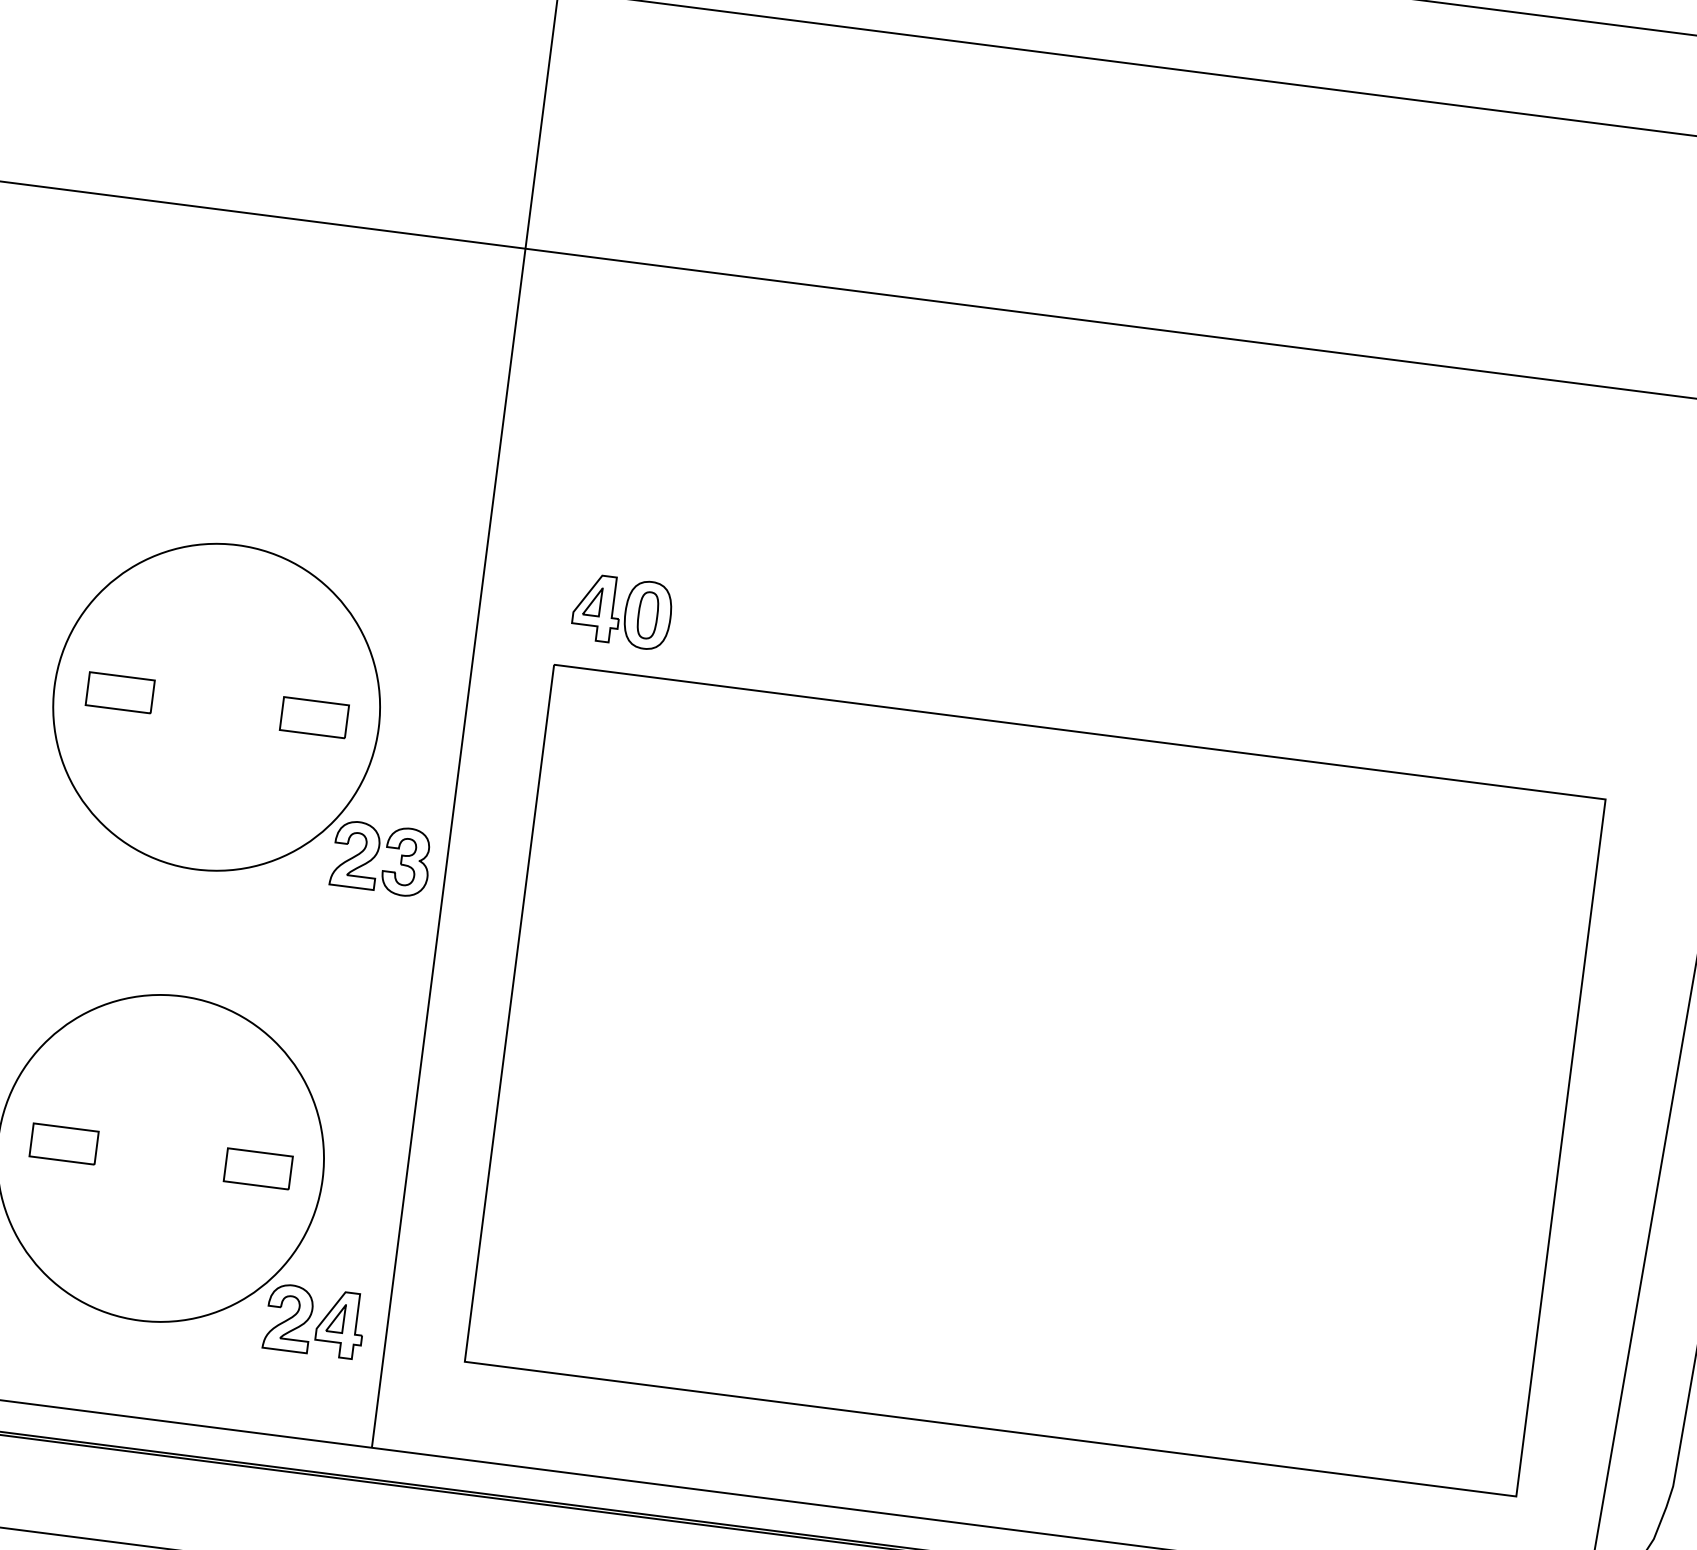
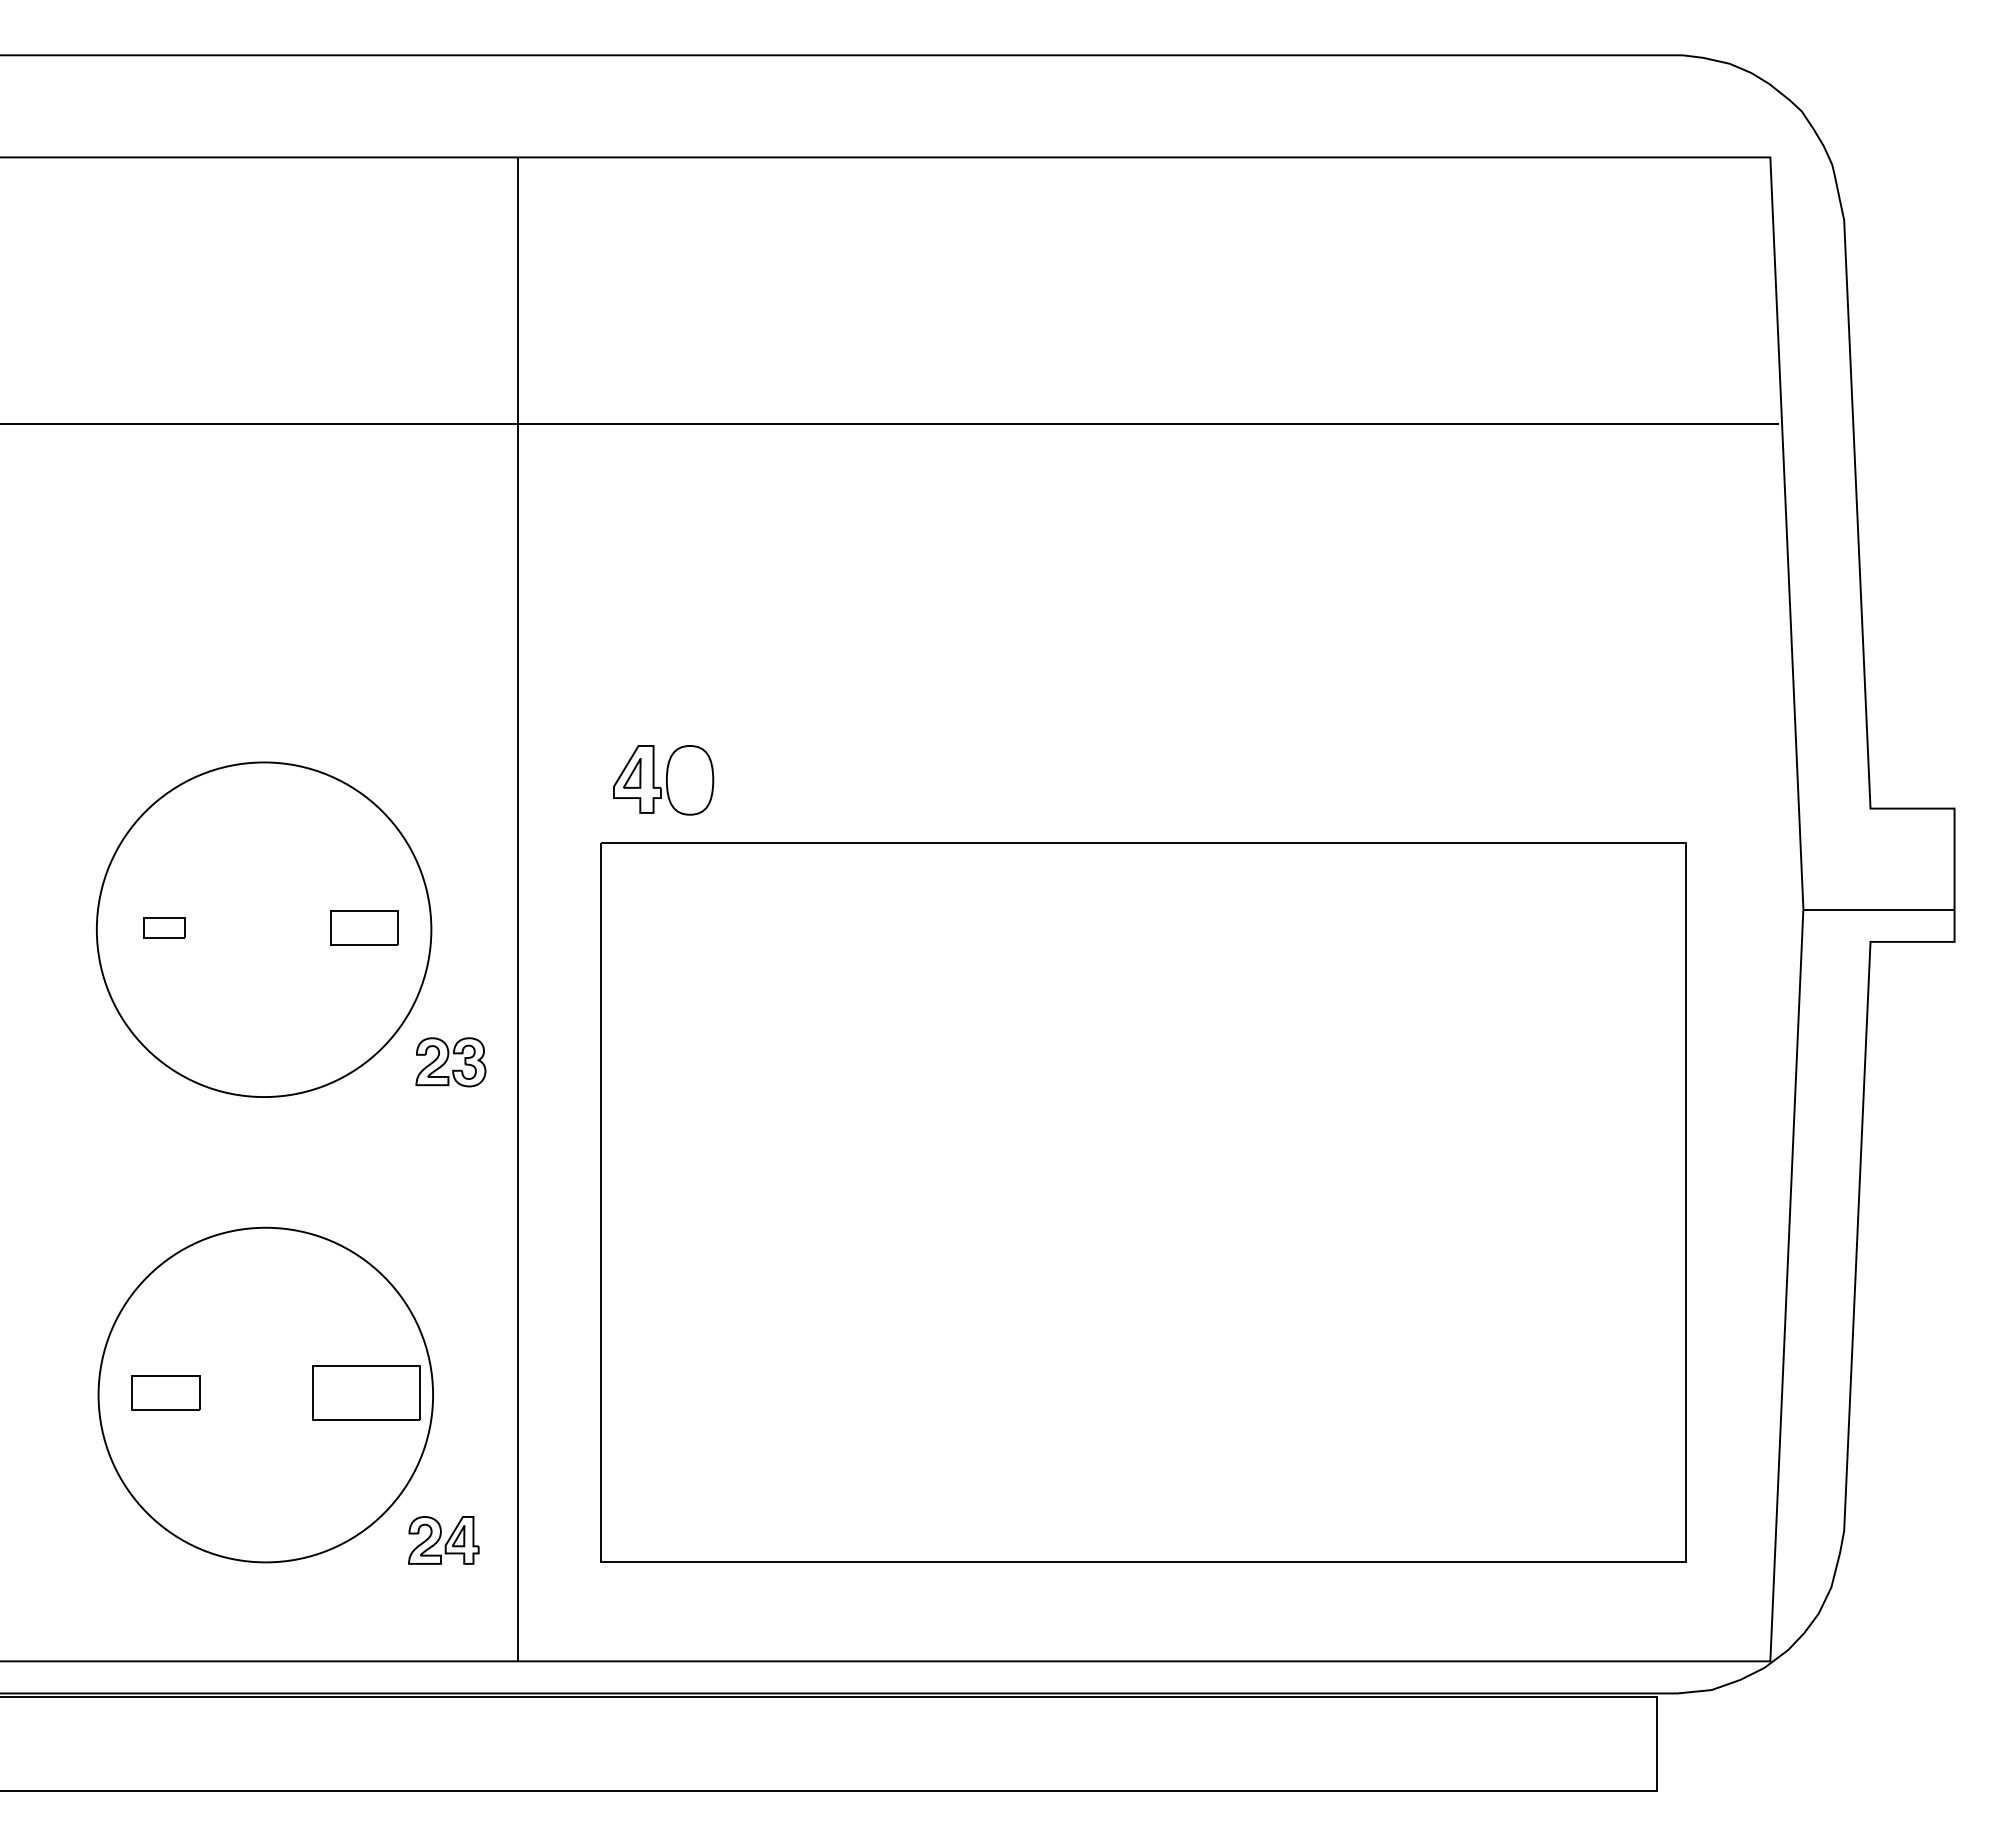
part: (647, 614) -> (689, 779), removed
part: (120, 692) -> (164, 927), size x0.6
part: (380, 859) -> (450, 1062), size x0.7
part: (258, 1168) -> (366, 1392), size x1.6
part: (314, 1321) -> (443, 1540), size x0.7

